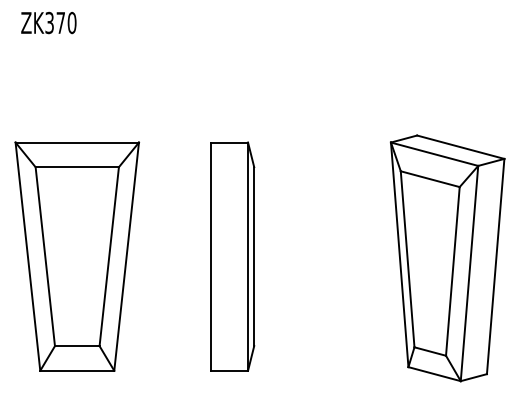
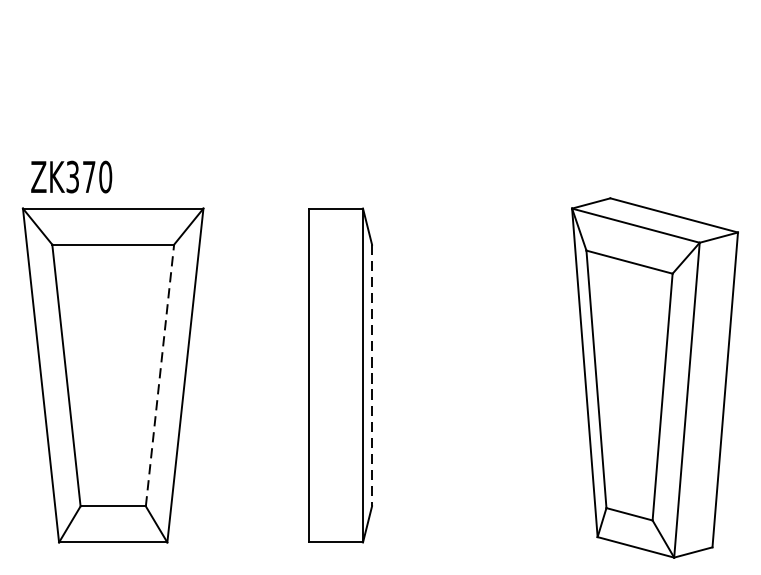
text: (48, 22) -> (71, 176), moved
line: (109, 256) -> (160, 375), solid -> dashed
line: (254, 257) -> (372, 376), solid -> dashed

